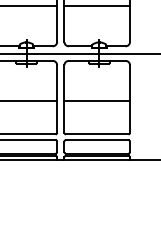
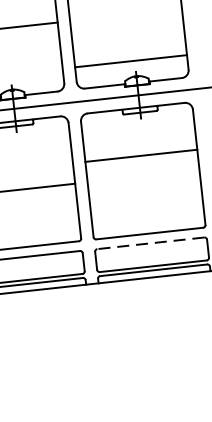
line: (97, 6) -> (131, 61), moved
line: (97, 100) -> (141, 155), moved
line: (96, 140) -> (149, 244), solid -> dashed

